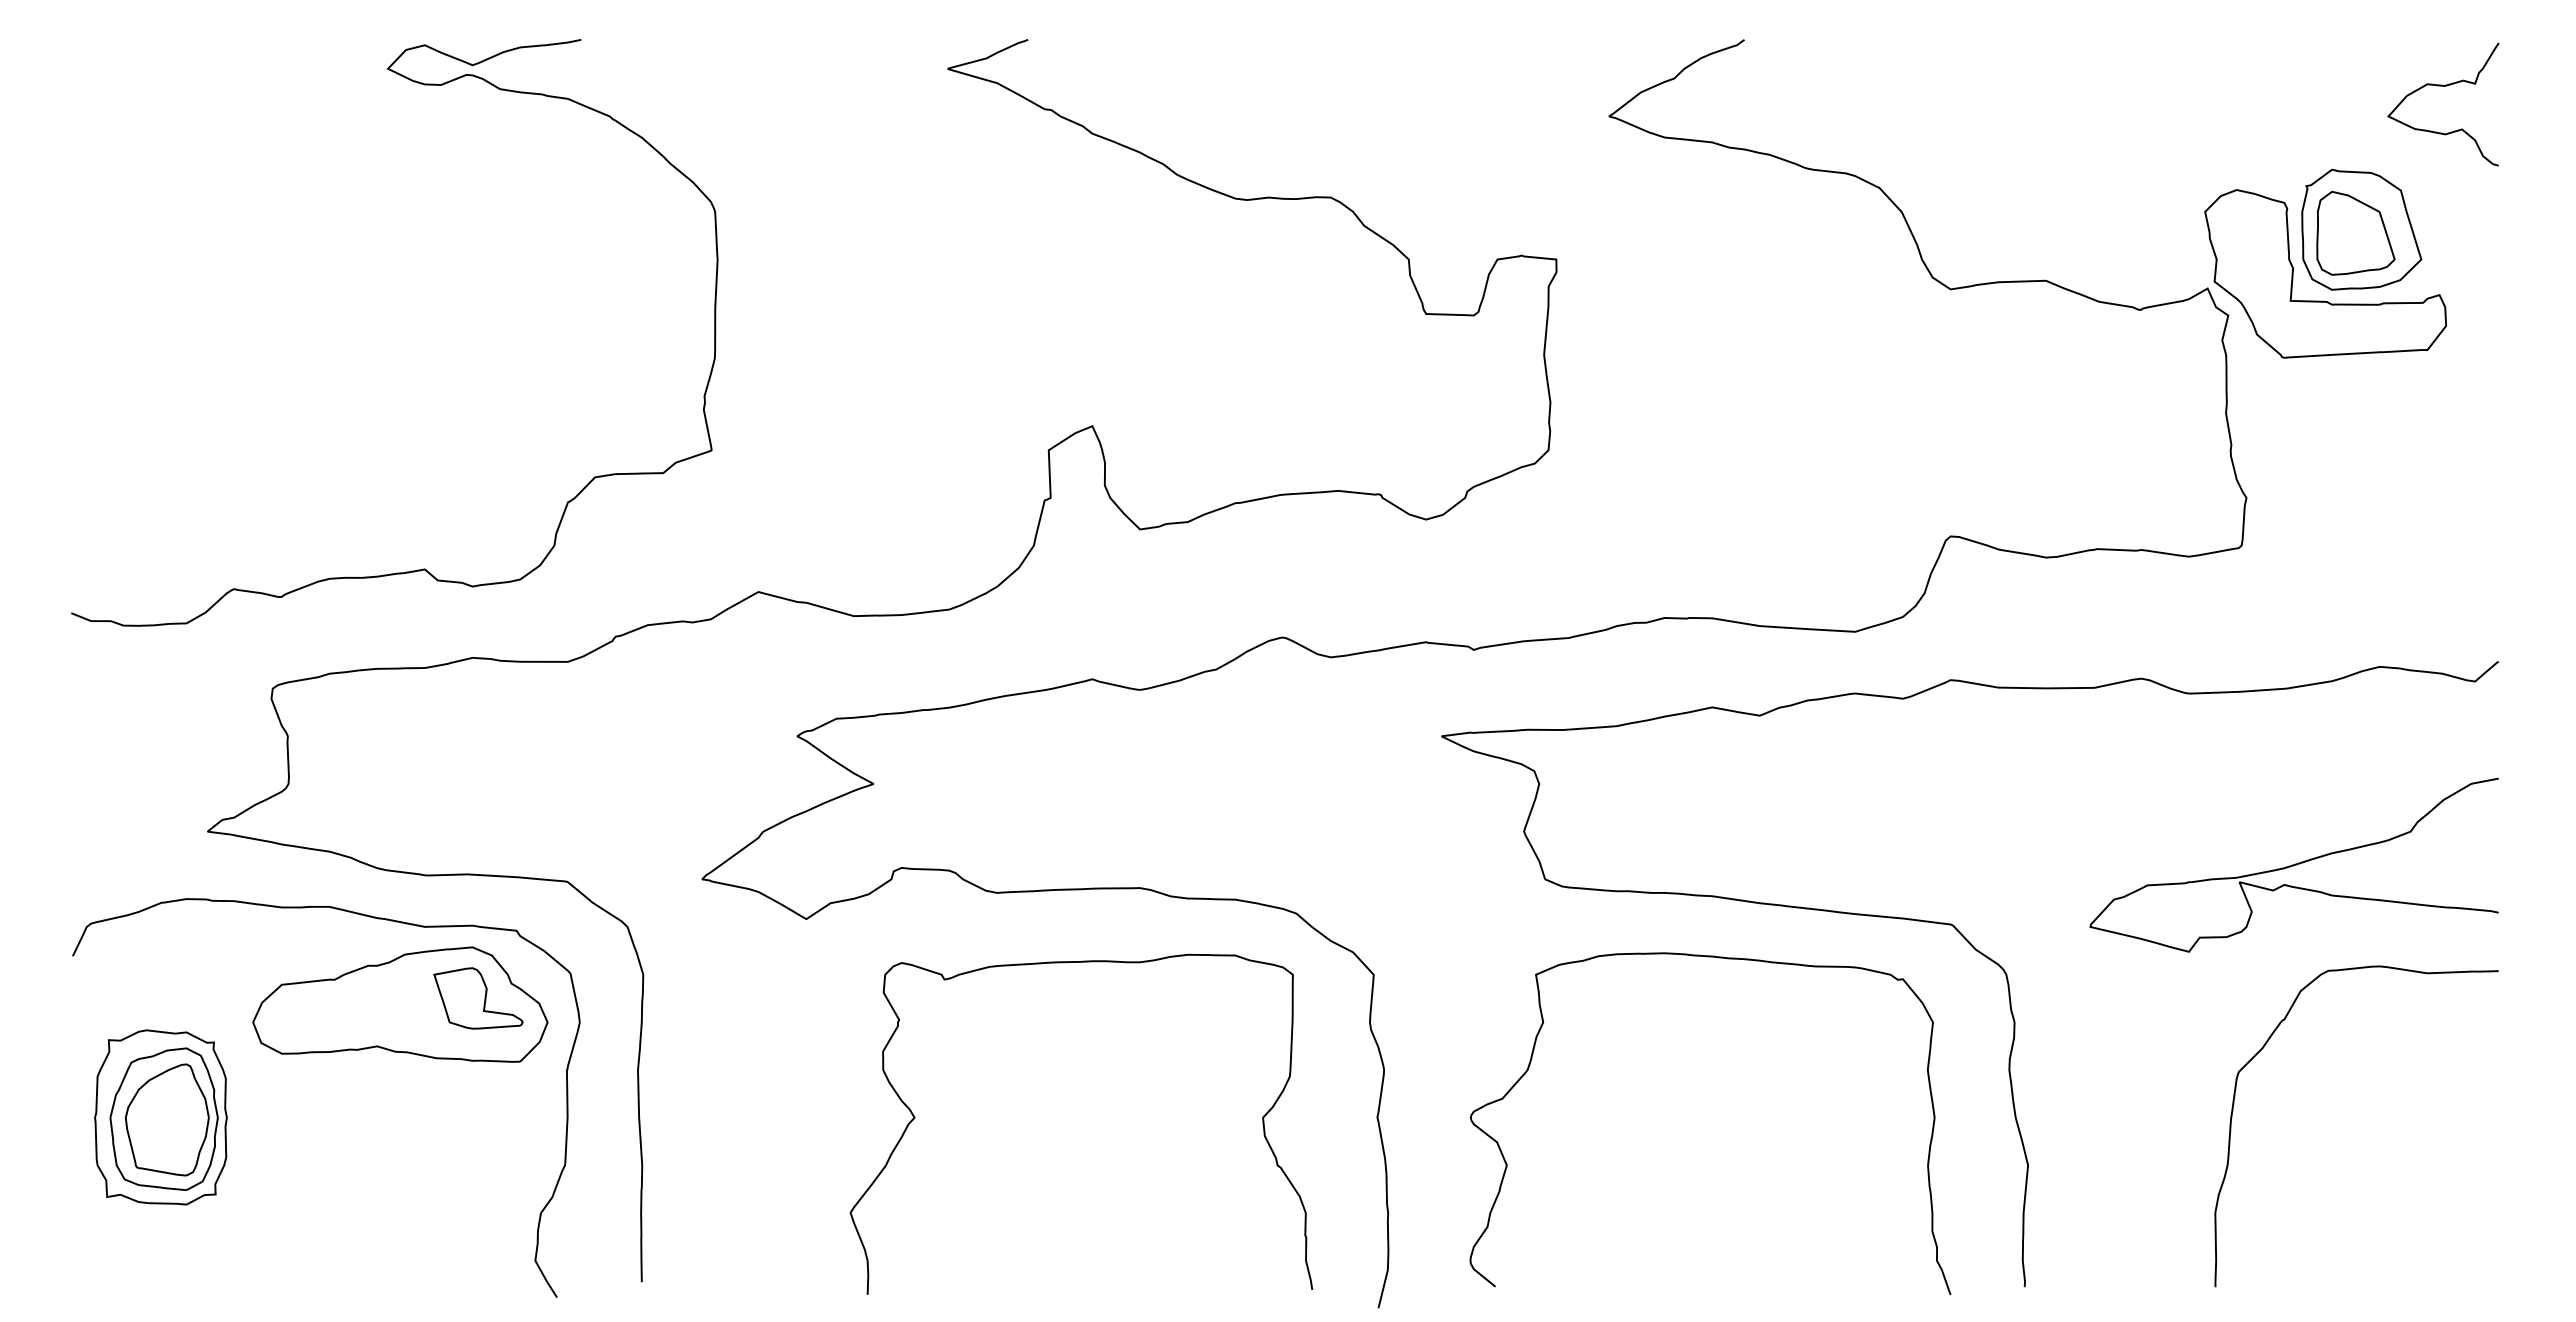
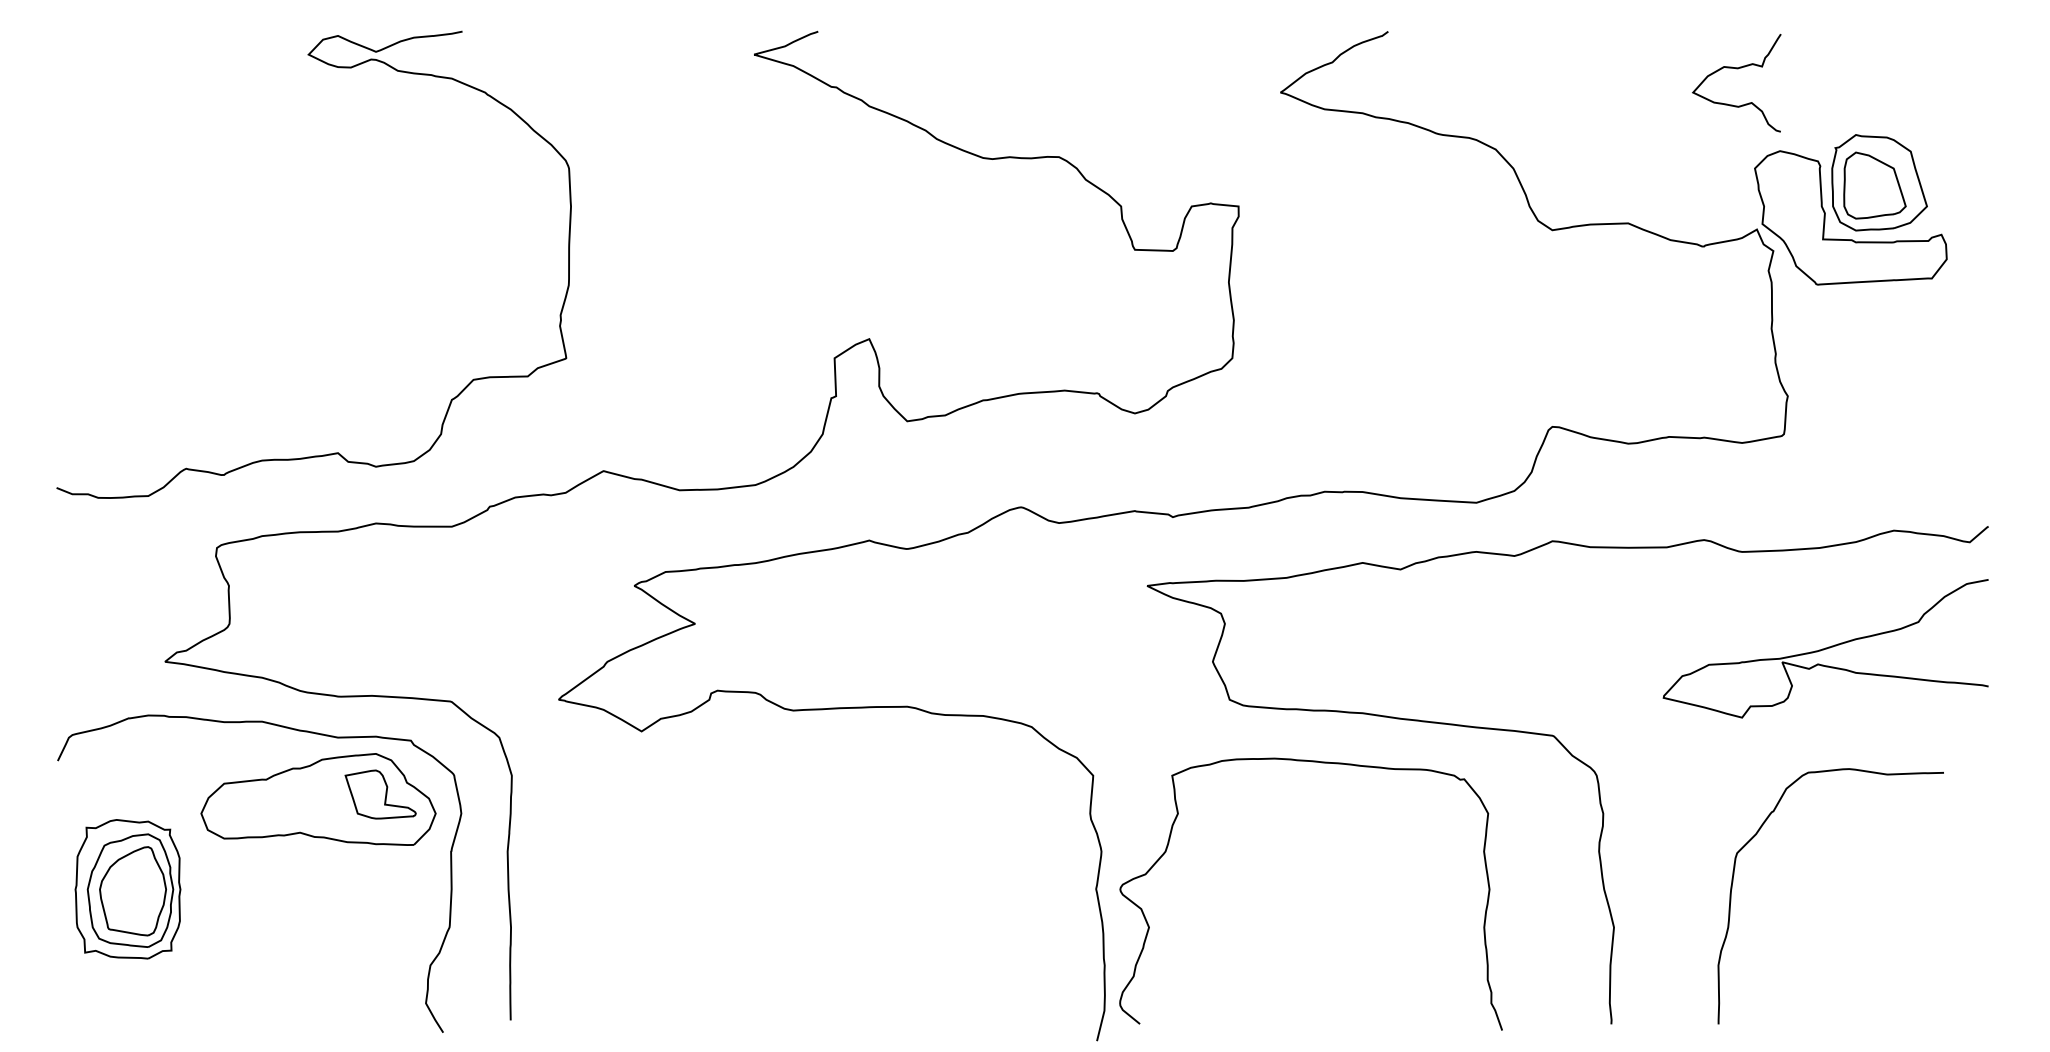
curve: (2443, 86) -> (1736, 68), moved
curve: (2293, 864) -> (1825, 648), moved
curve: (1727, 959) -> (1324, 763), moved
curve: (1065, 963) -> (847, 766), removed
curve: (2264, 1047) -> (1757, 833), moved

